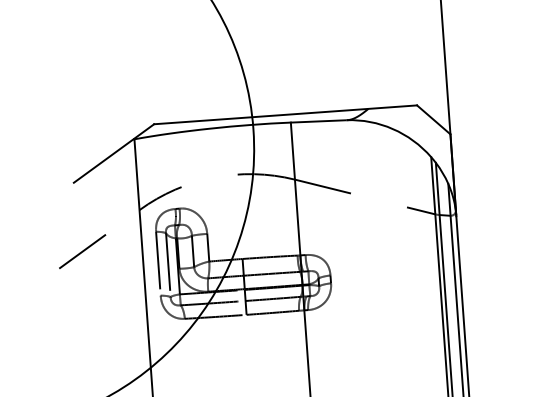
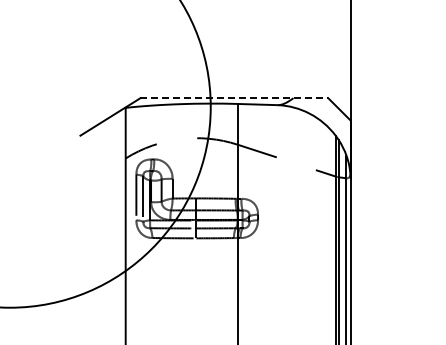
line: (285, 115) -> (234, 98), solid -> dashed
line: (81, 250) -> (82, 184), removed

